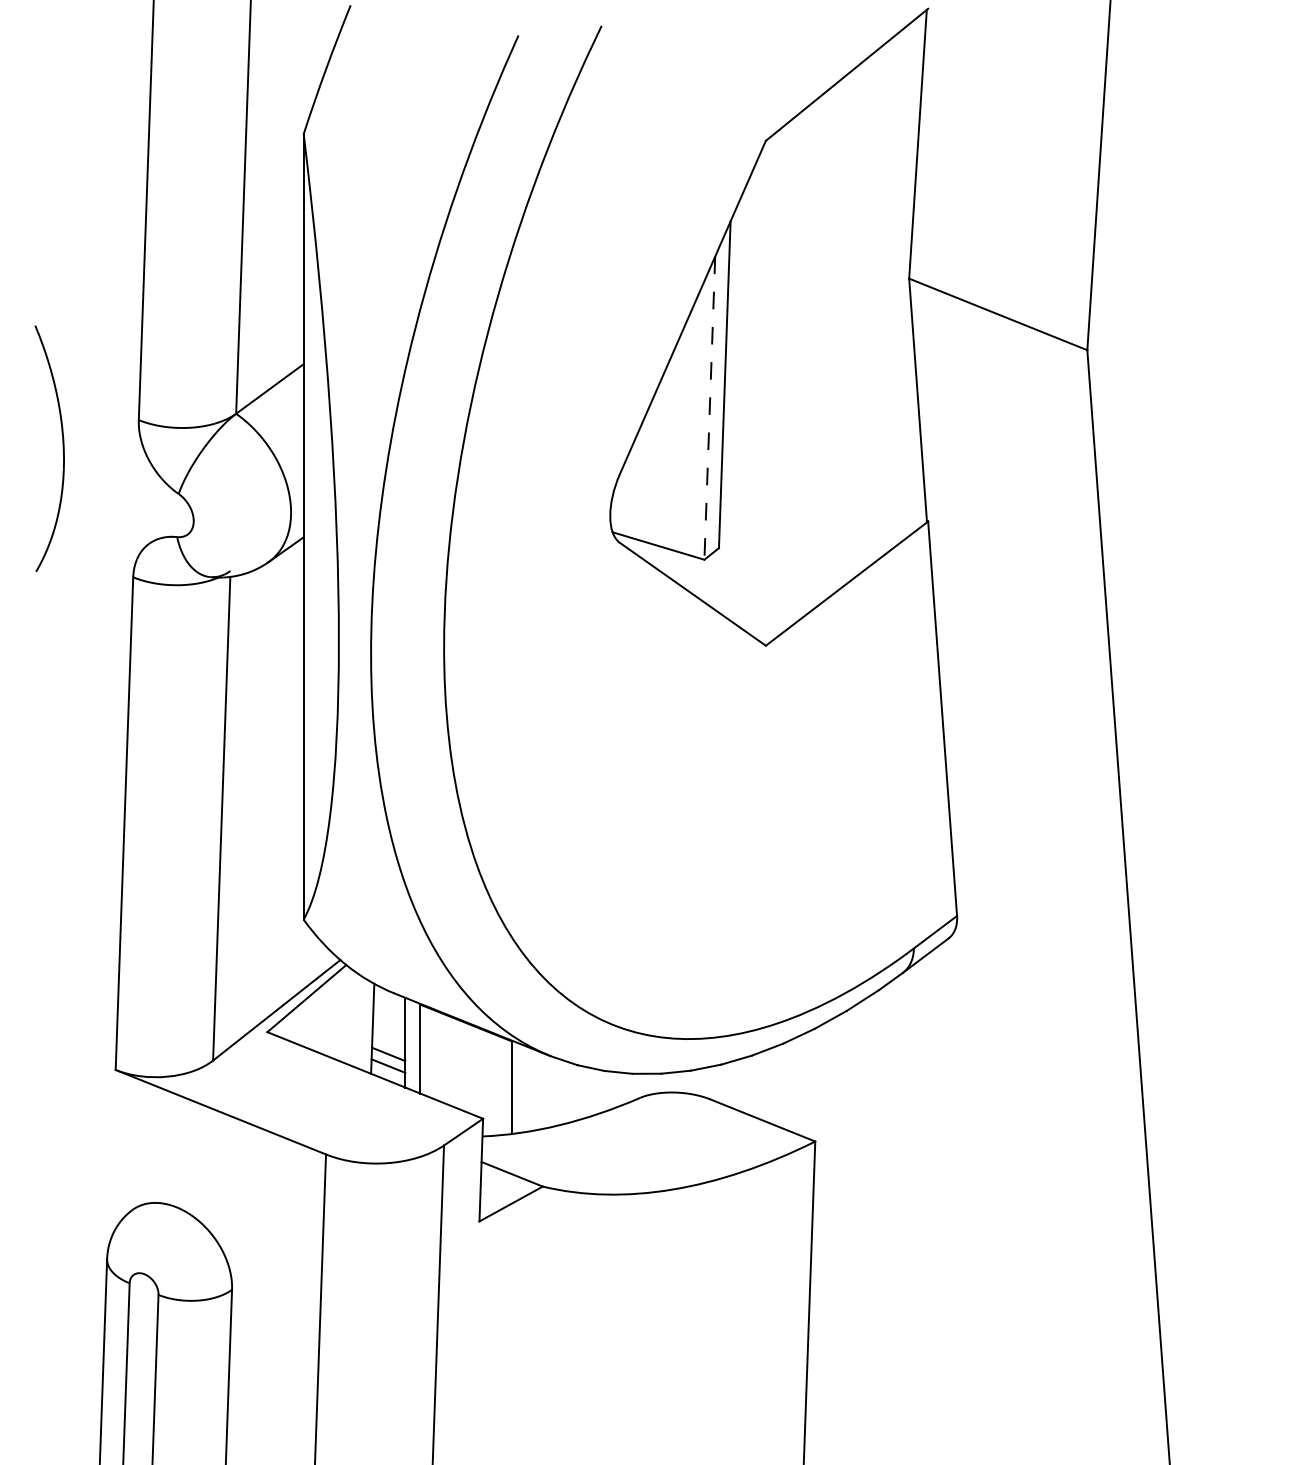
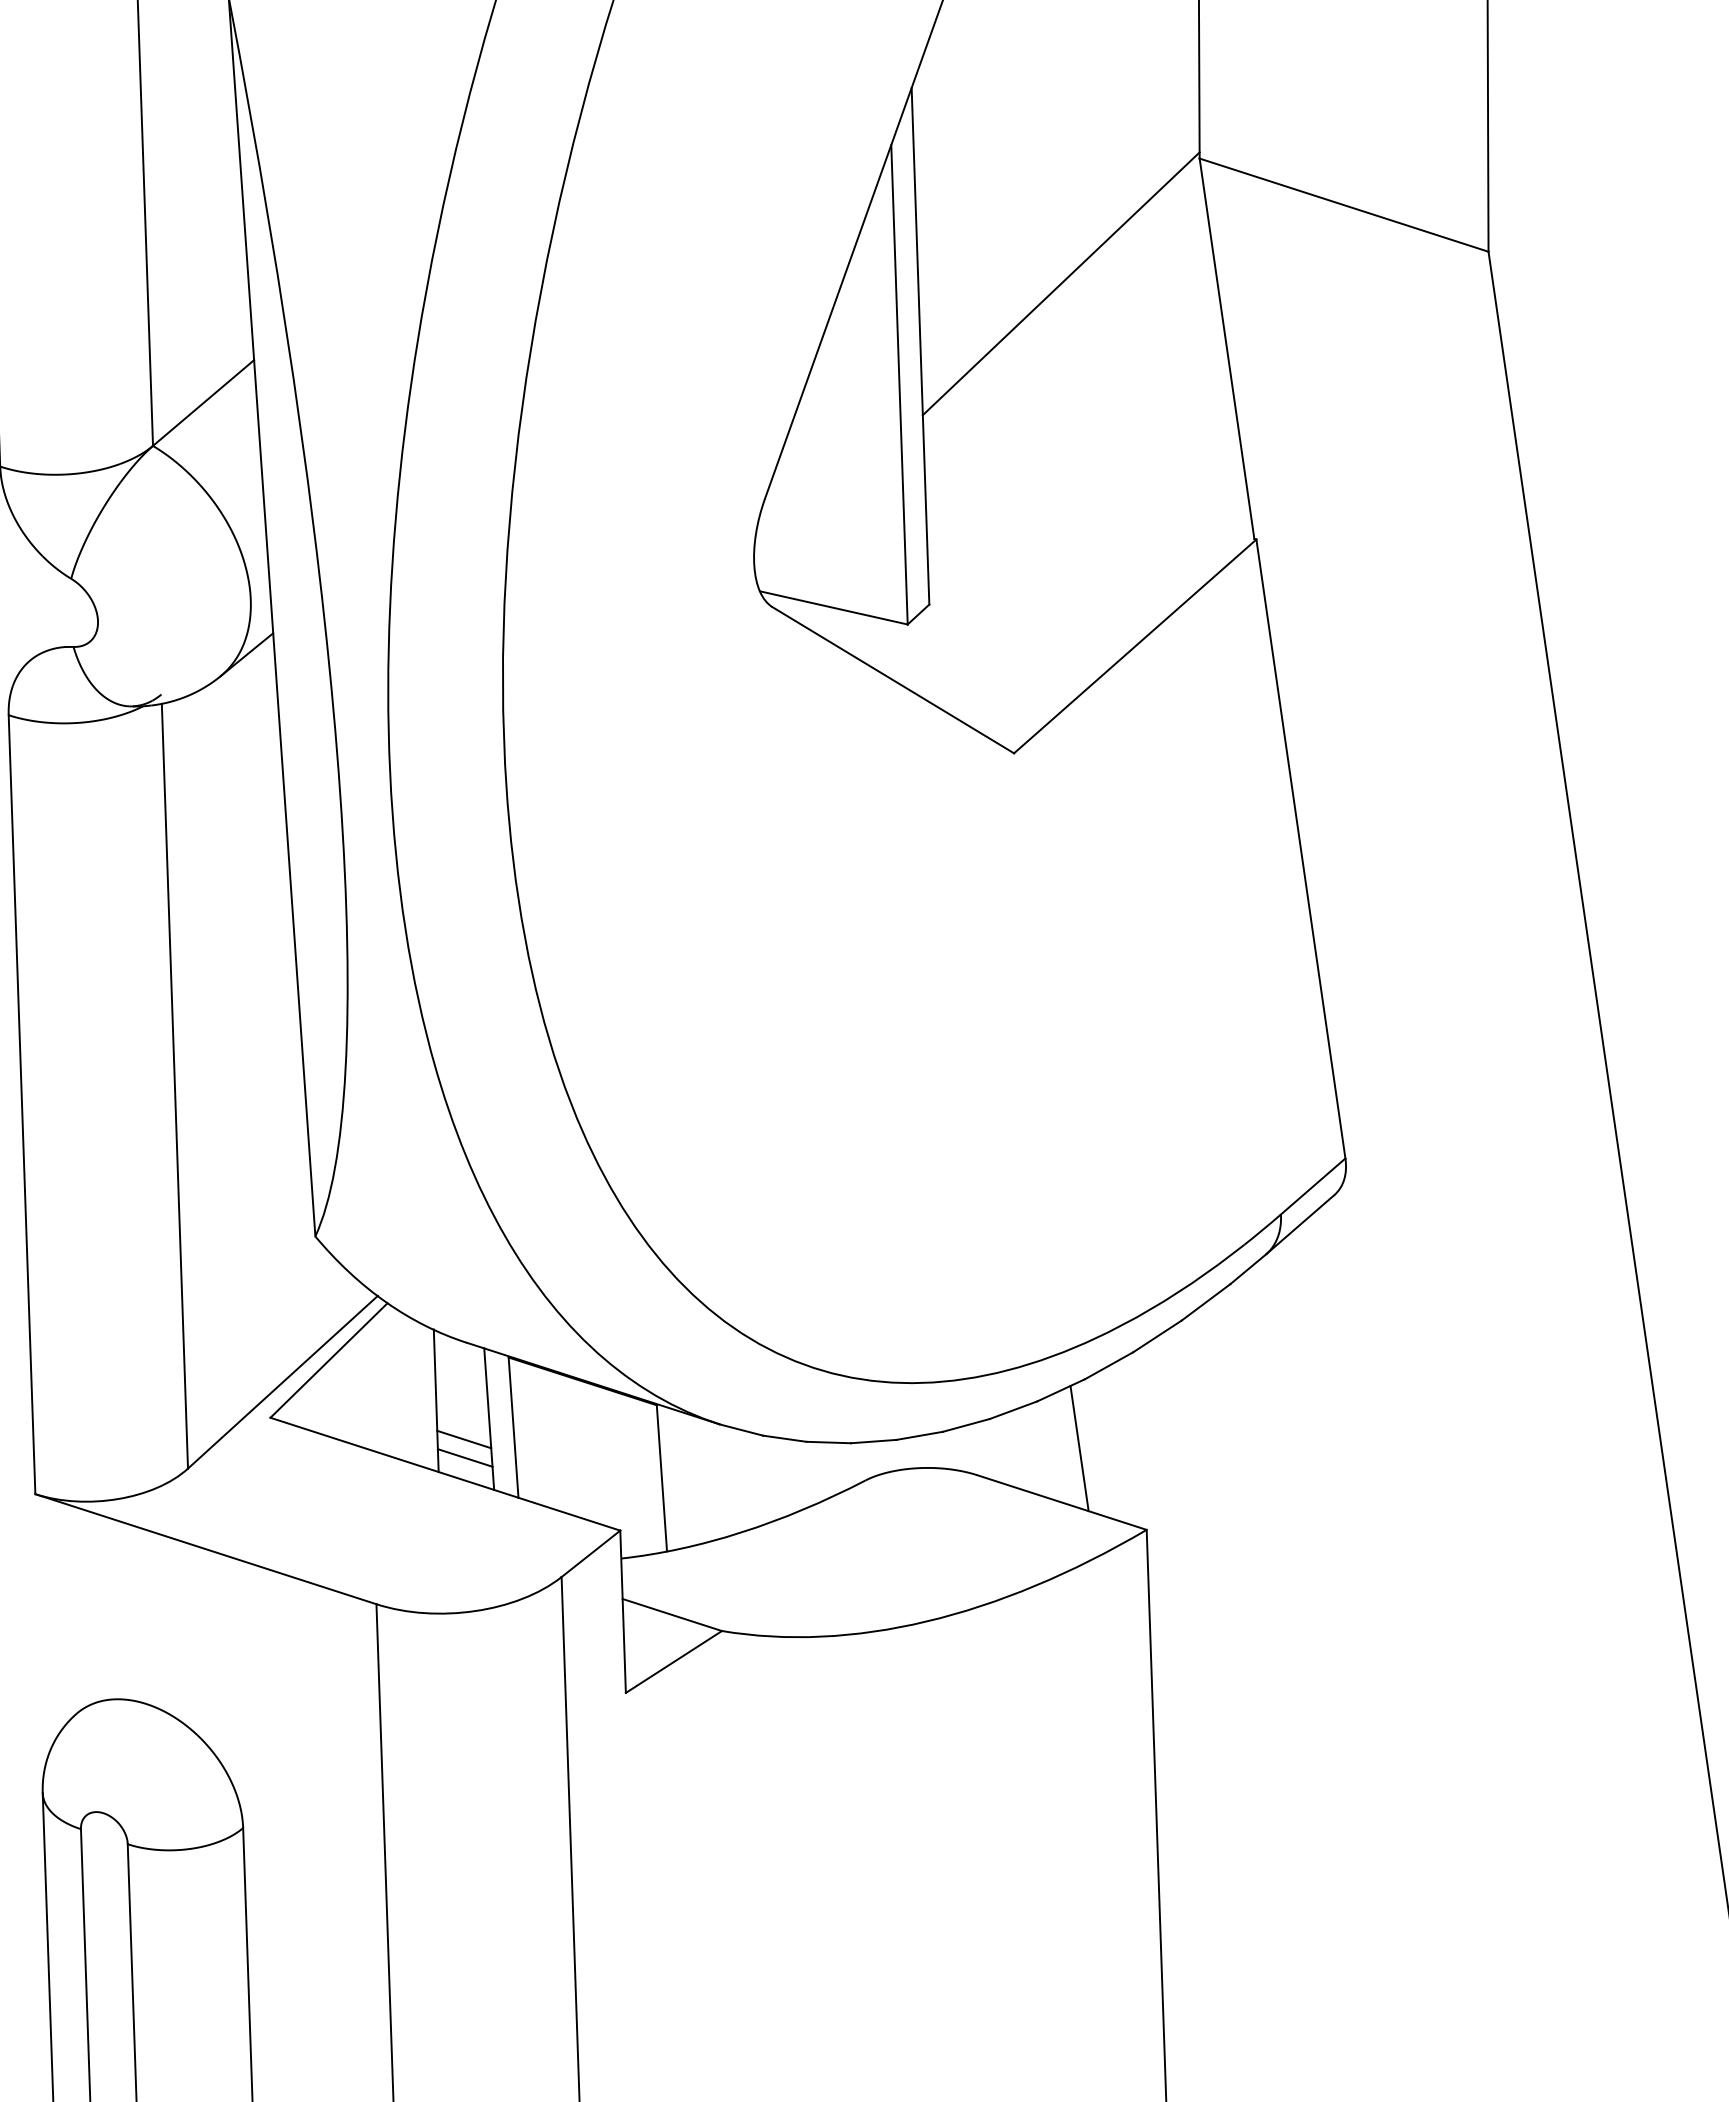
line: (816, 351) -> (1061, 283), added
line: (709, 408) -> (899, 385), dashed -> solid
line: (776, 1087) -> (1079, 1448), added

